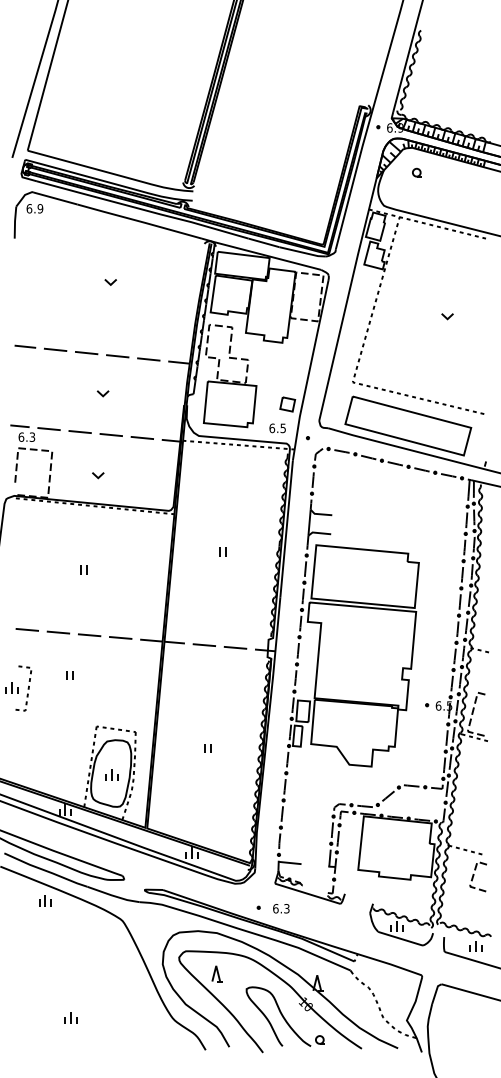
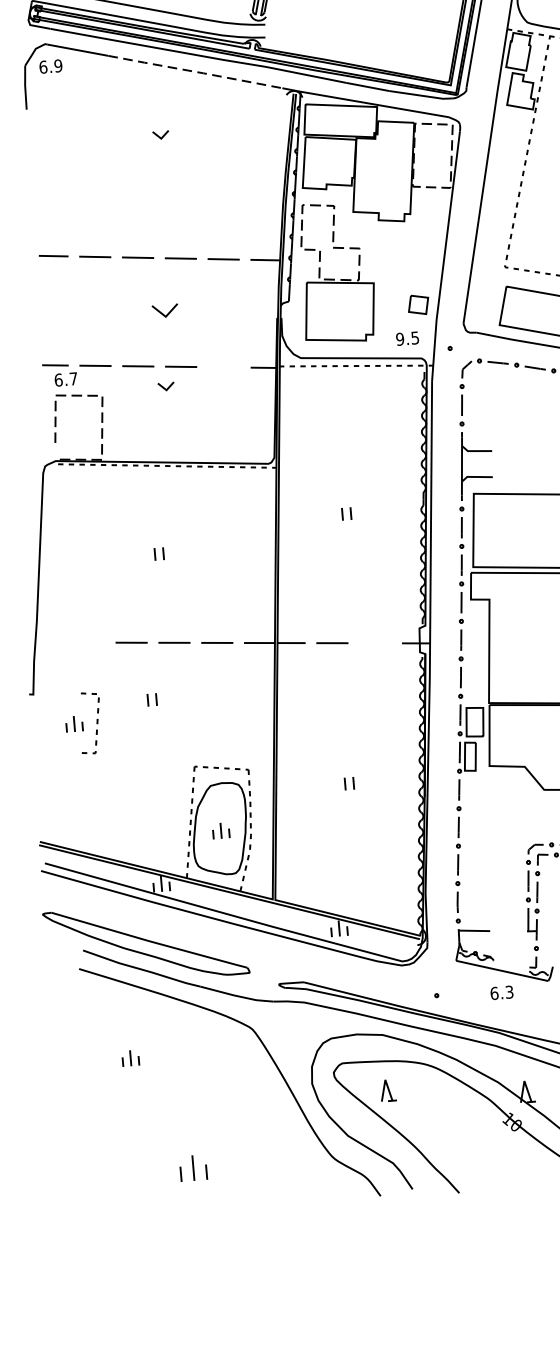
line: (139, 221) -> (195, 71), solid -> dashed
part: (110, 282) -> (160, 135), moved
part: (102, 393) -> (164, 311), size x1.6
text: (272, 428) -> (400, 339), 6.5 -> 9.5
text: (32, 436) -> (73, 377), 6.3 -> 6.7
line: (141, 437) -> (222, 366), removed
part: (98, 475) -> (166, 386), moved
line: (26, 629) -> (87, 642), removed
line: (235, 647) -> (375, 642), removed
part: (45, 900) -> (130, 1058), moved
text: (281, 908) -> (502, 992), moved
part: (284, 1016) -> (484, 1141), removed
part: (70, 1017) -> (192, 1167), size x1.6

